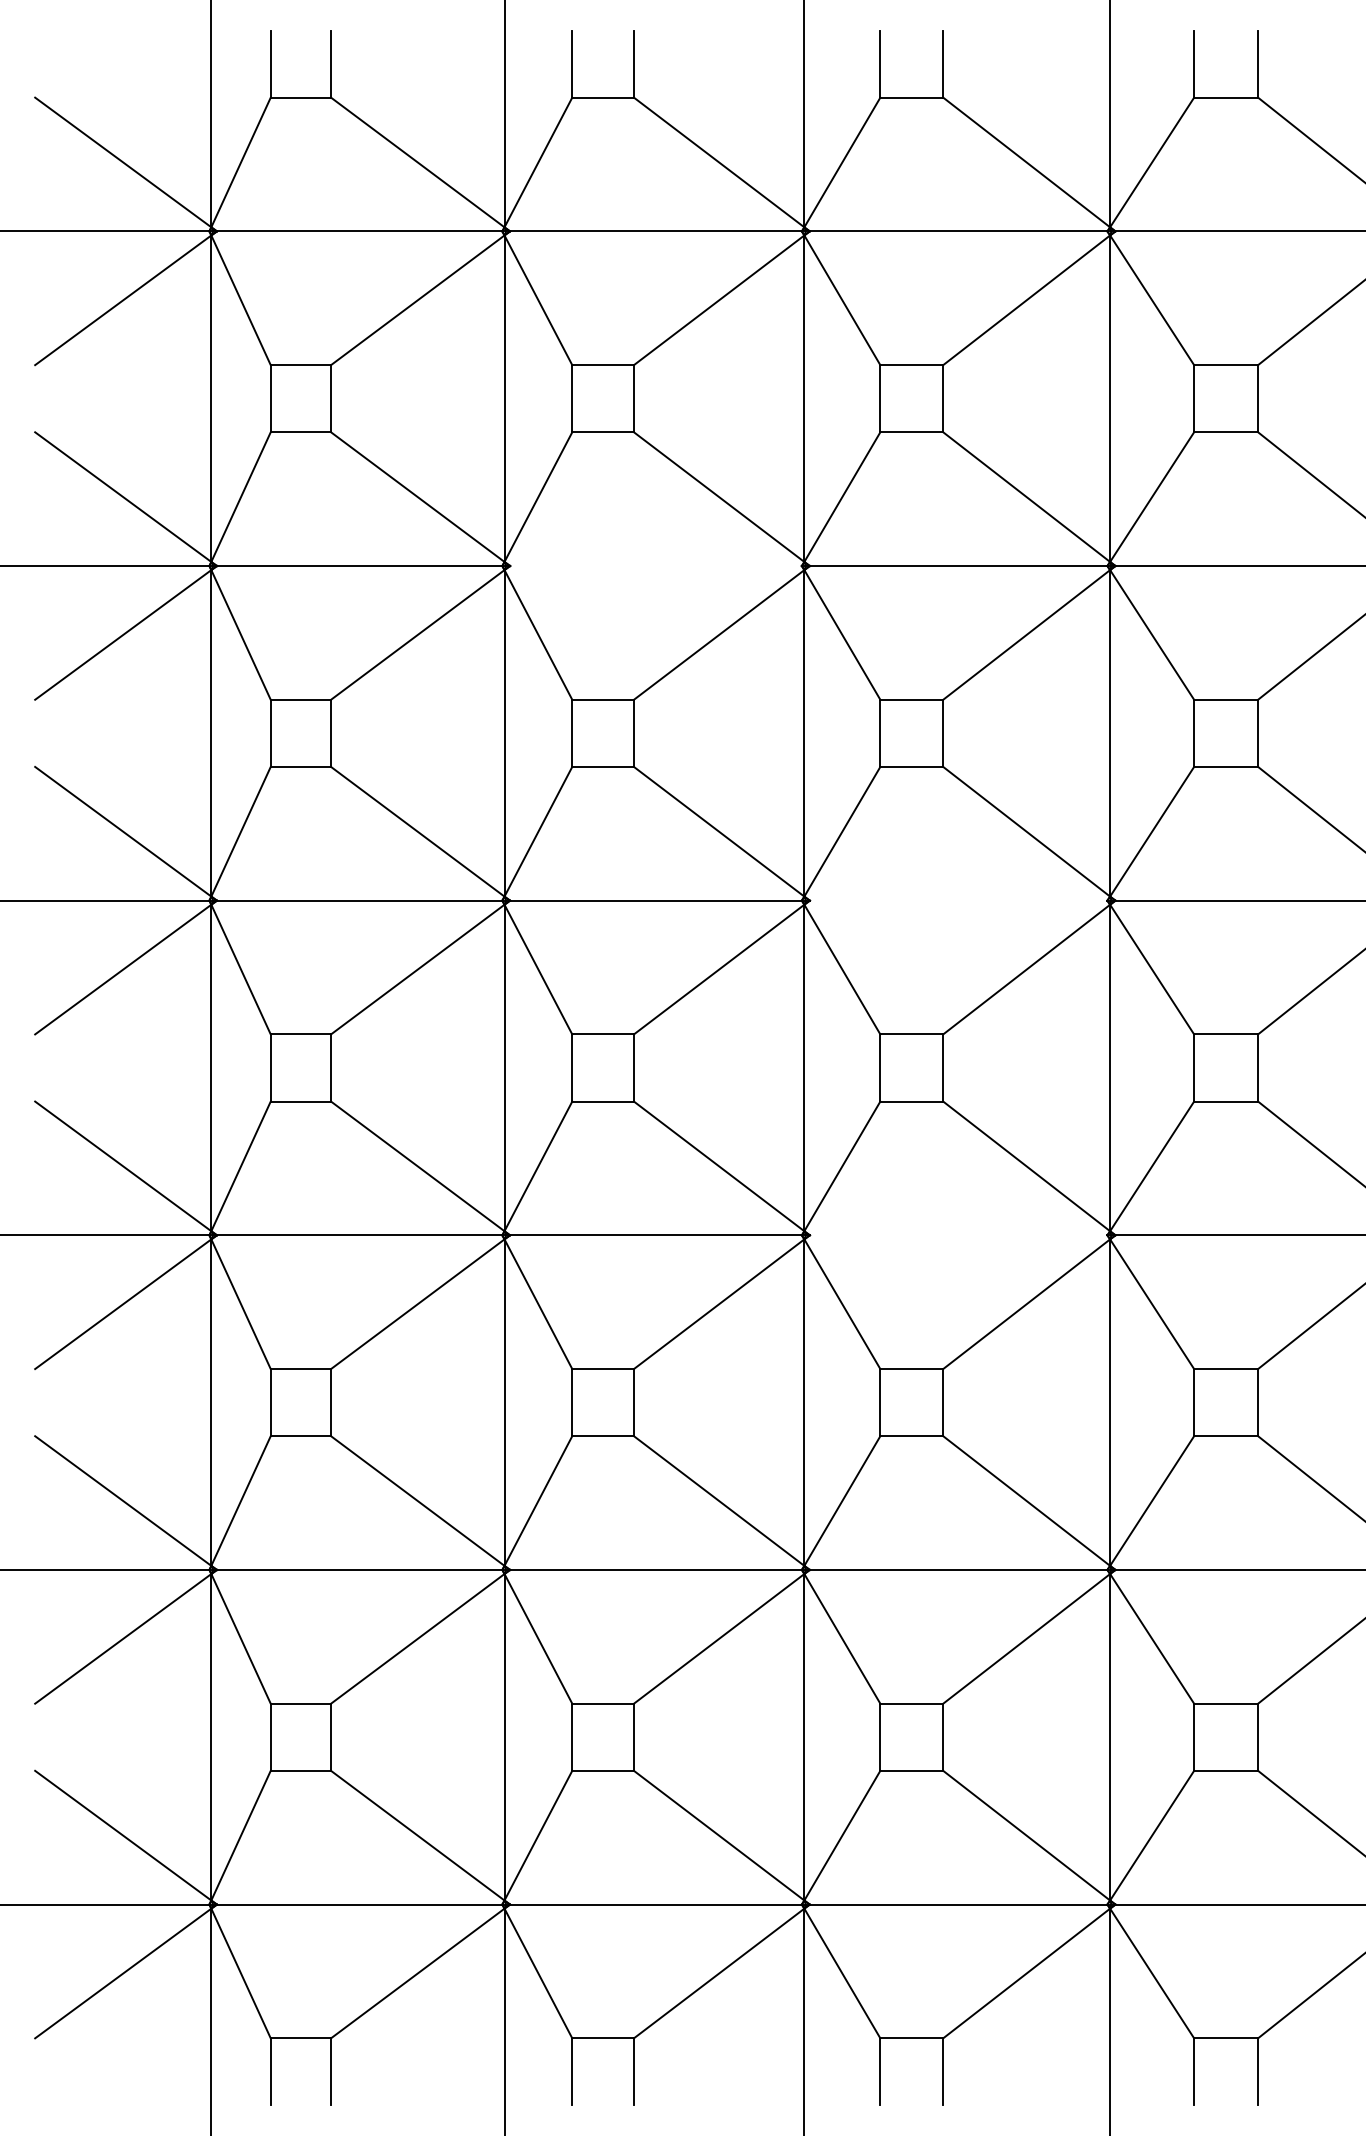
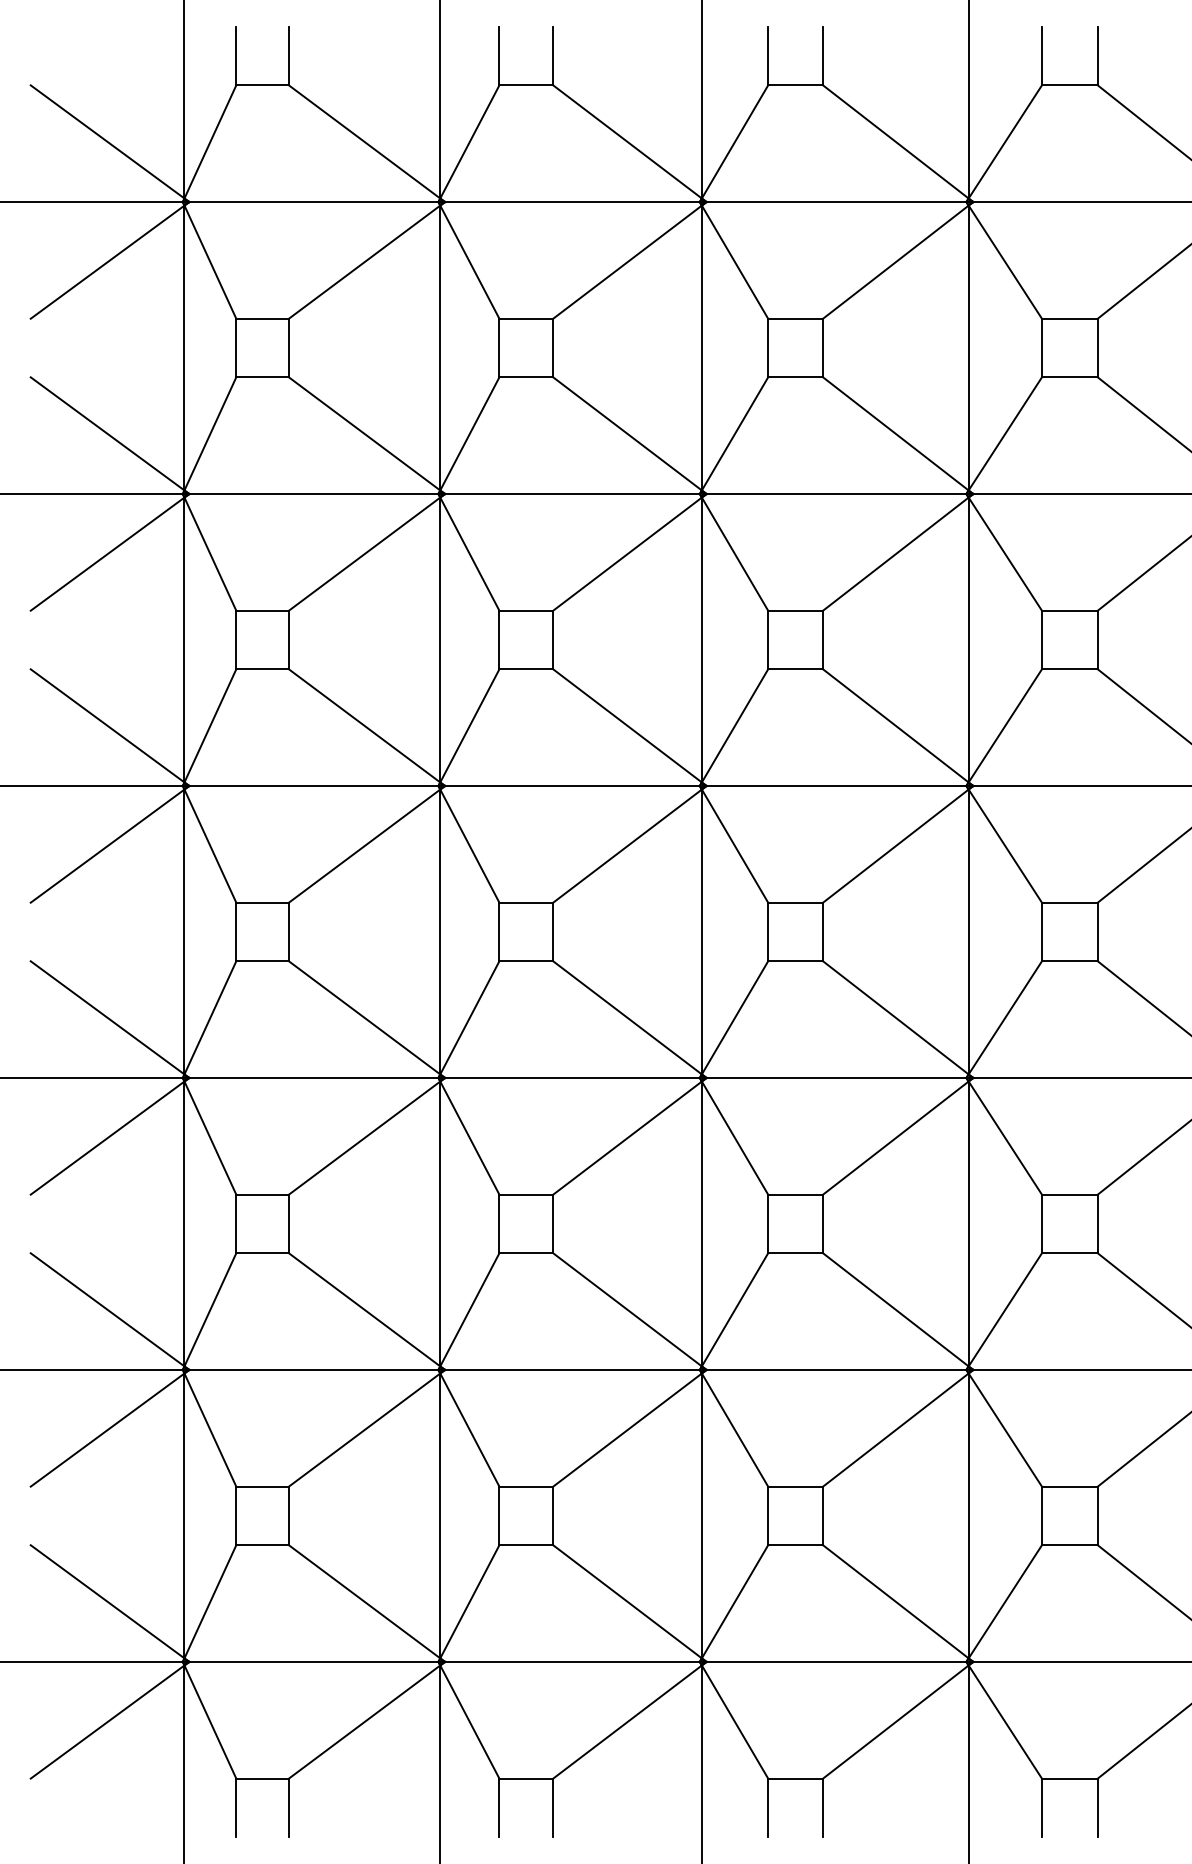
line: (655, 566) -> (572, 494), added
line: (958, 900) -> (836, 785), added
line: (958, 1235) -> (836, 1078), added

